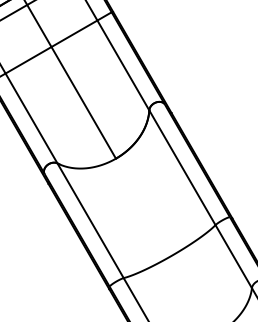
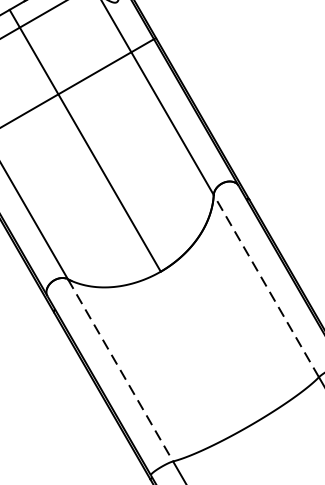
line: (182, 167) -> (266, 285), solid -> dashed
line: (90, 221) -> (120, 371), solid -> dashed

